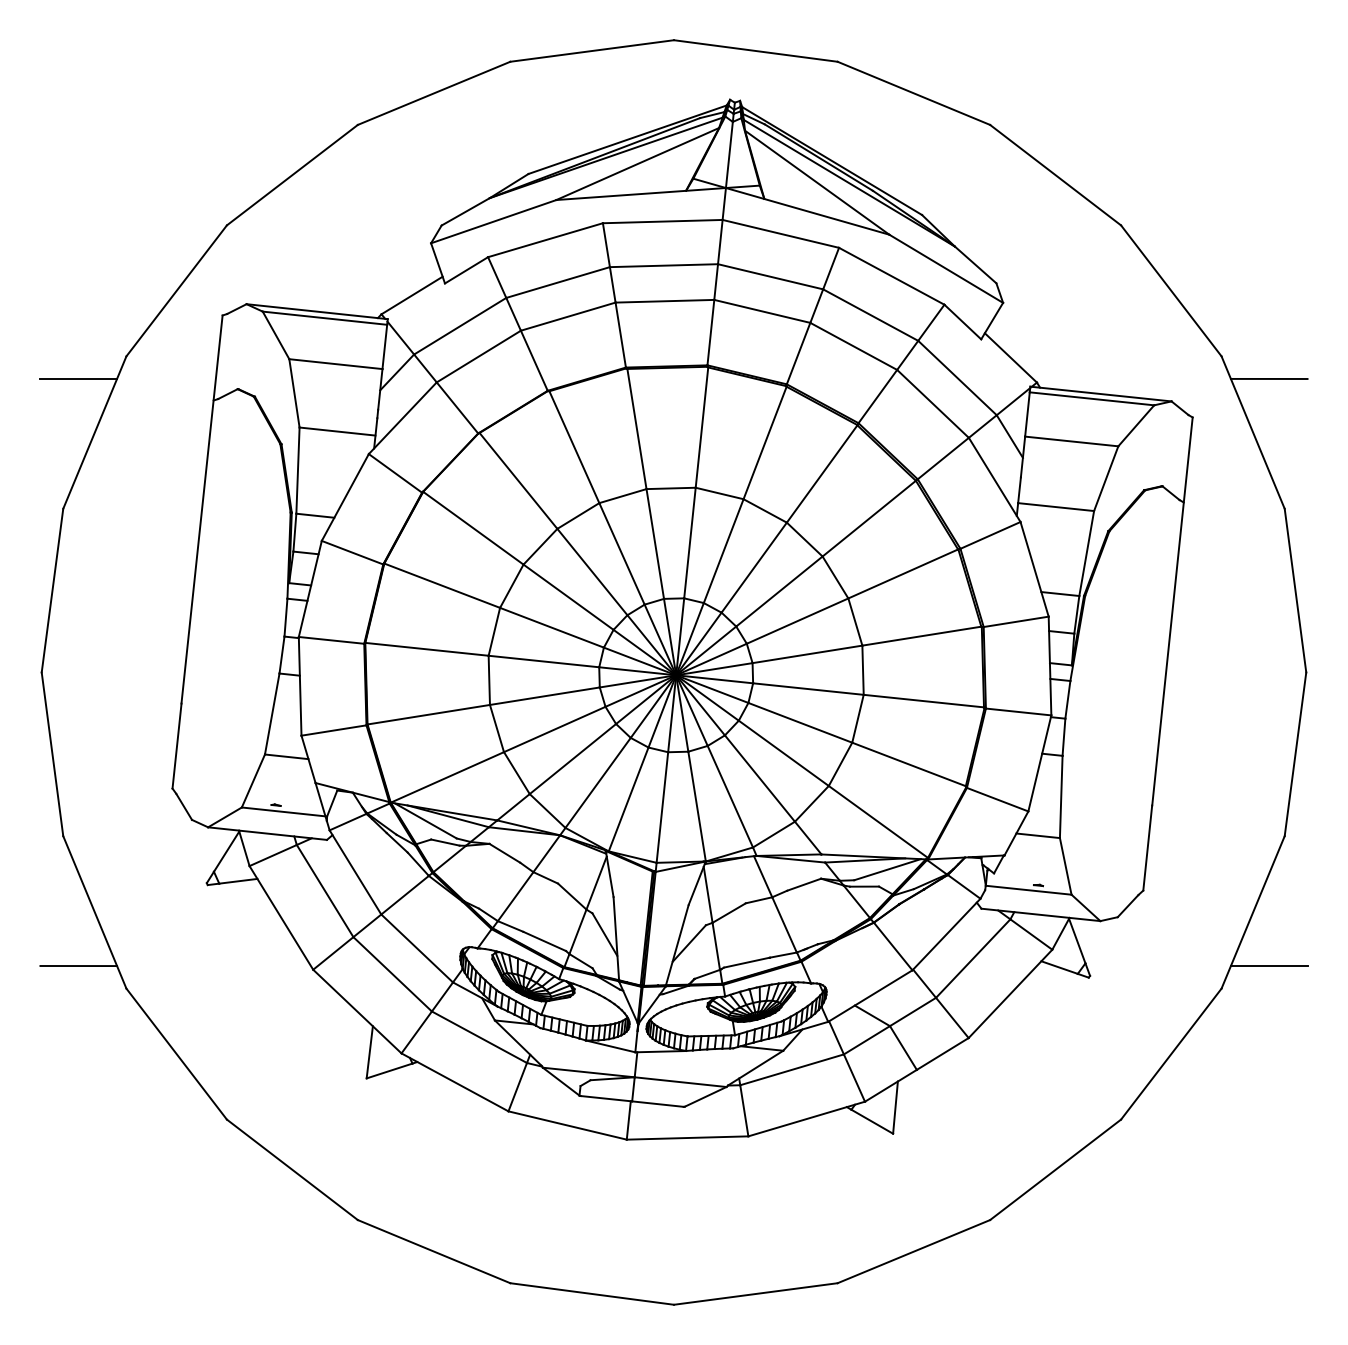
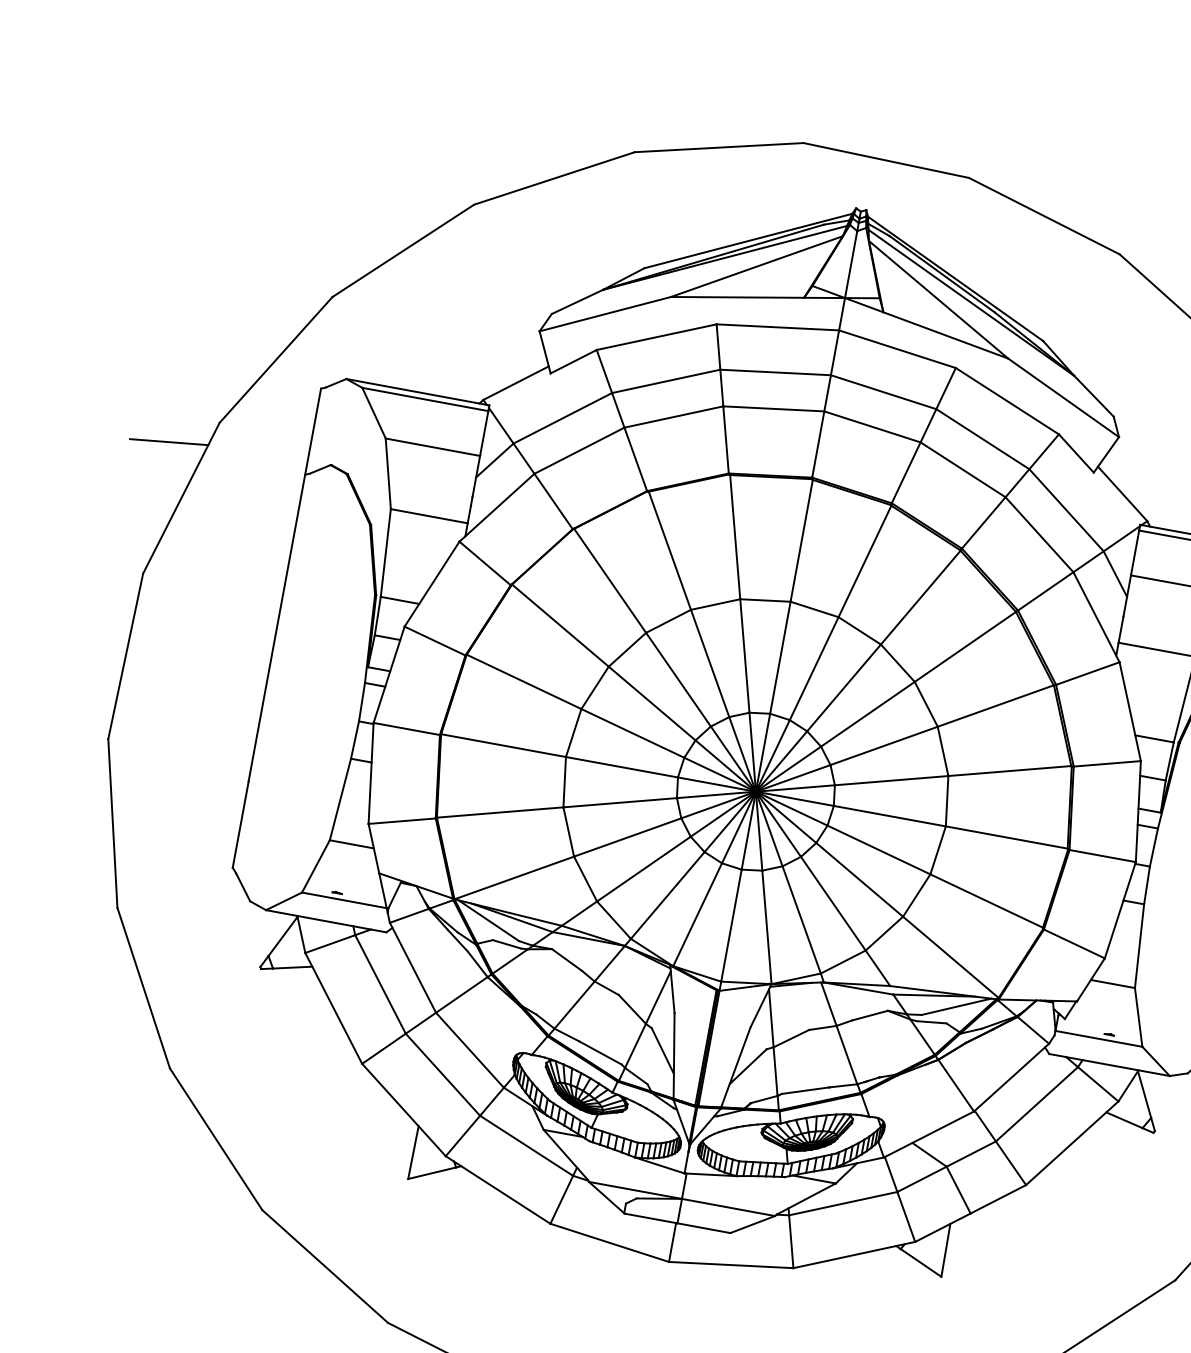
line: (78, 965) -> (122, 1041), removed

